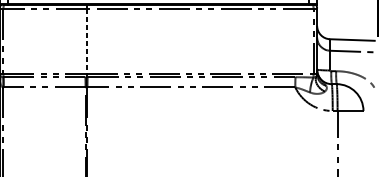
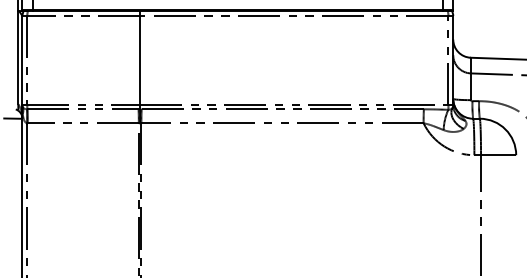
line: (86, 41) -> (140, 60), dashed -> solid

